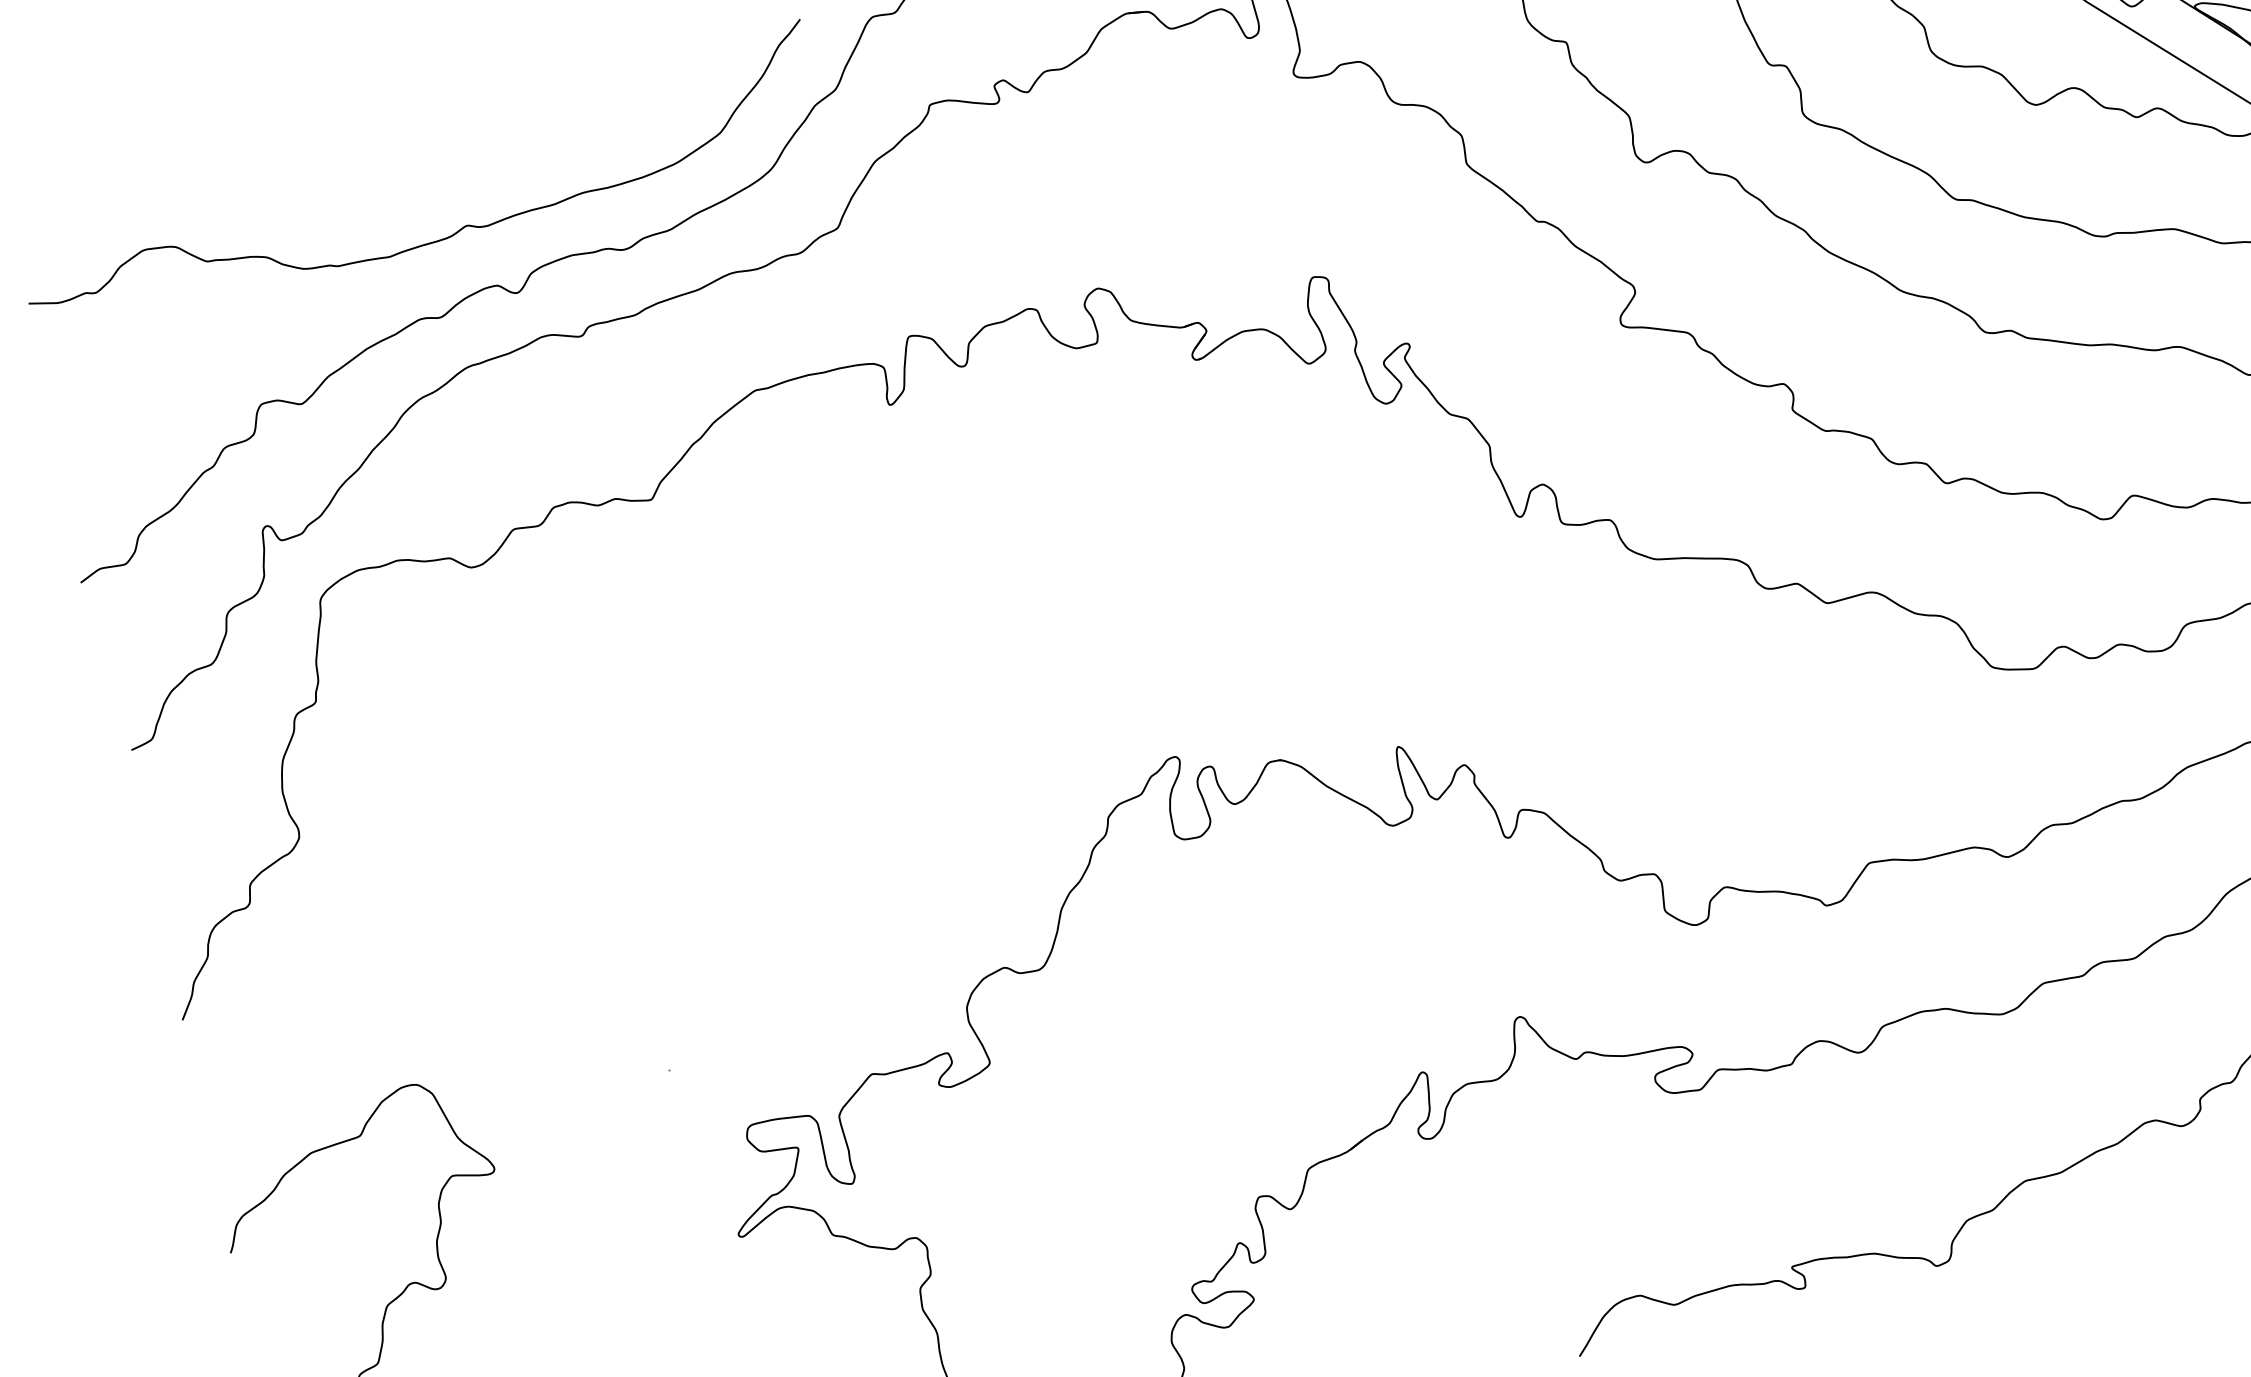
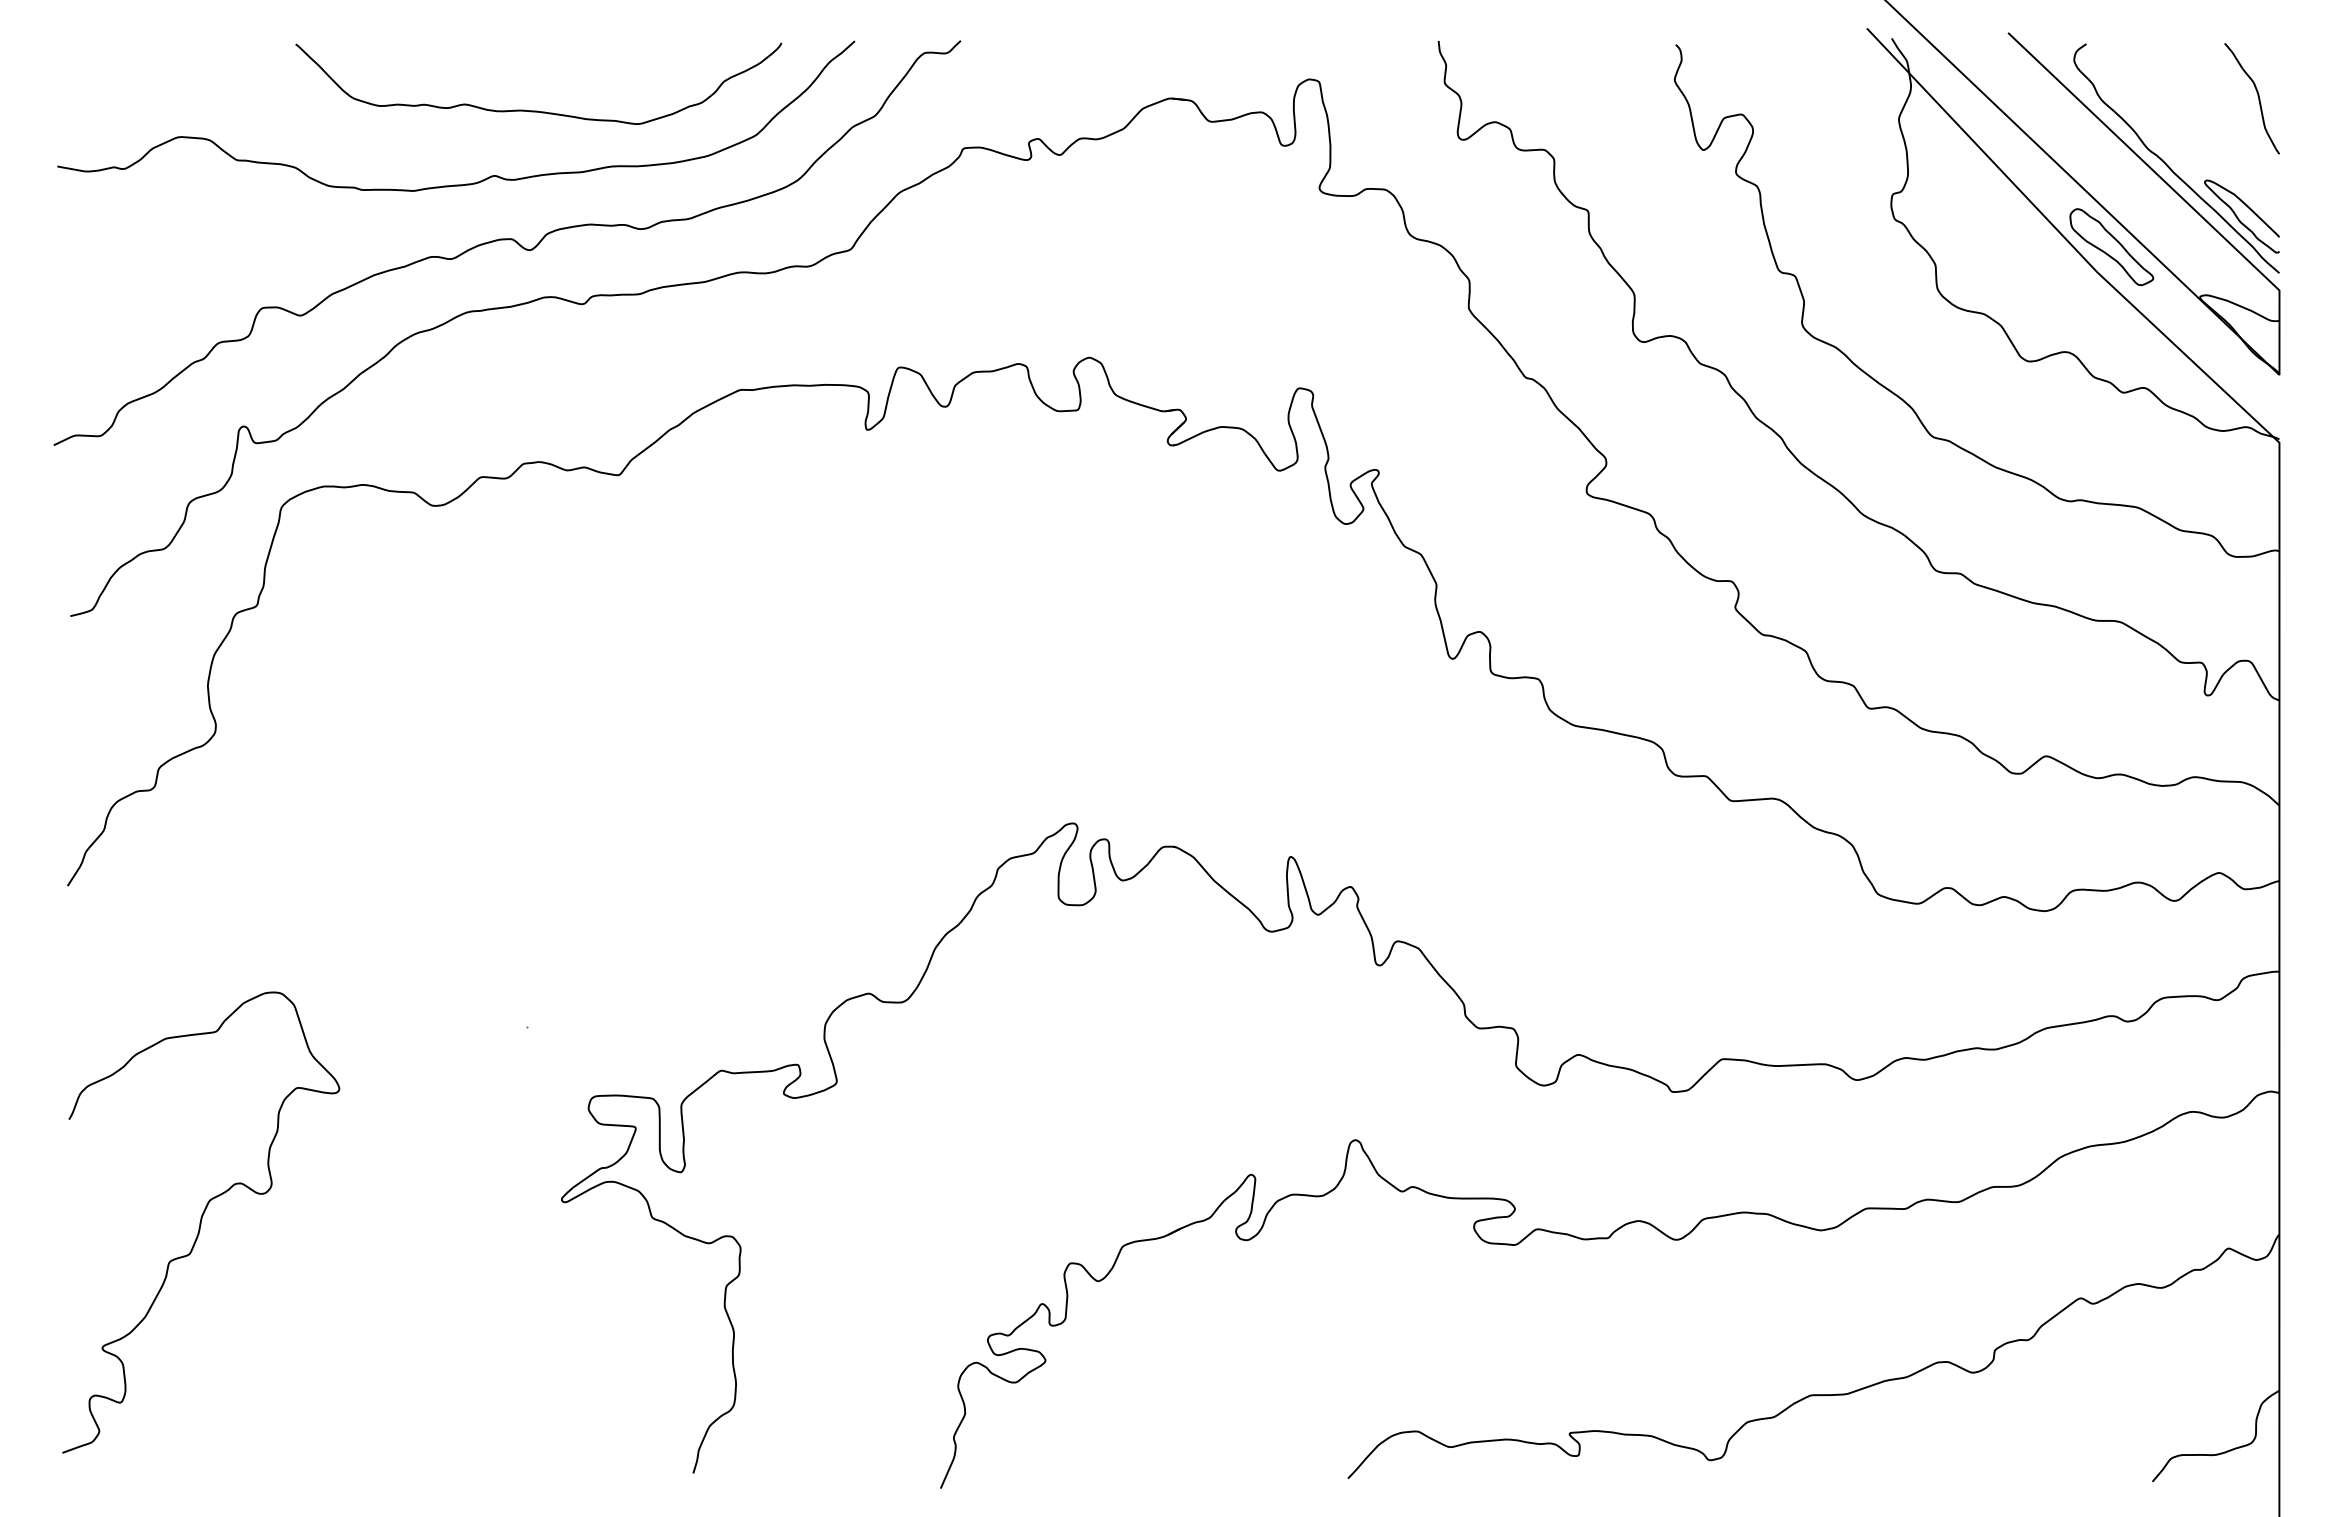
curve: (497, 151) -> (537, 110), added

